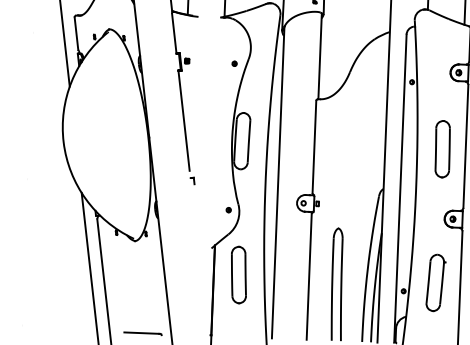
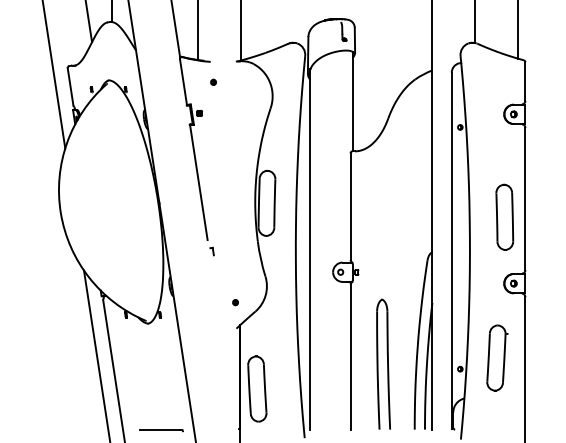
part: (234, 63) -> (213, 81), moved
part: (442, 148) -> (504, 216), moved
part: (228, 210) -> (235, 302), moved
part: (239, 274) -> (257, 388), moved

